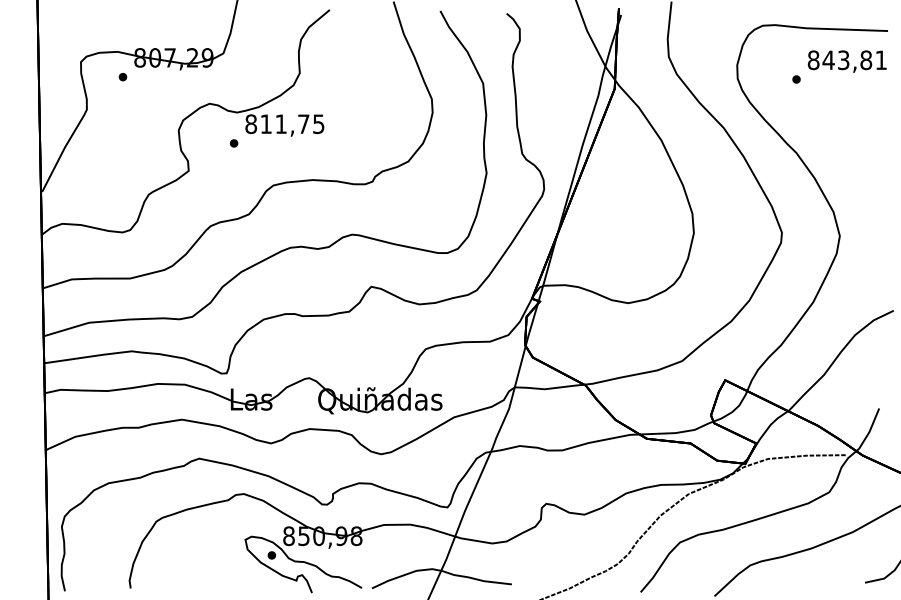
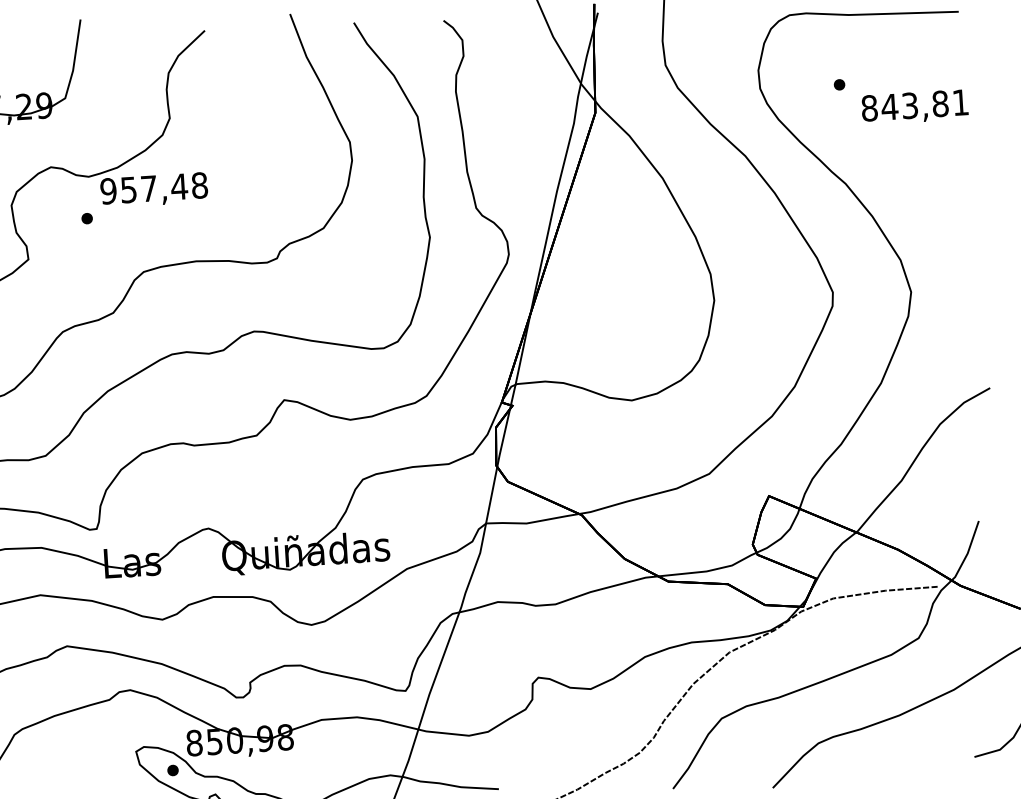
text: (846, 61) -> (913, 107), moved
text: (284, 124) -> (153, 188), 811,75 -> 957,48

